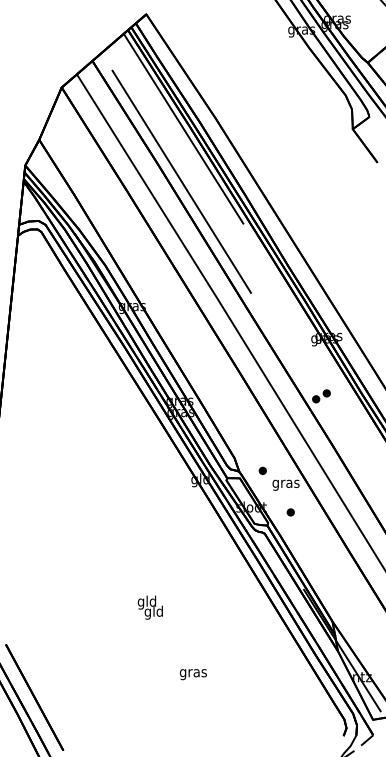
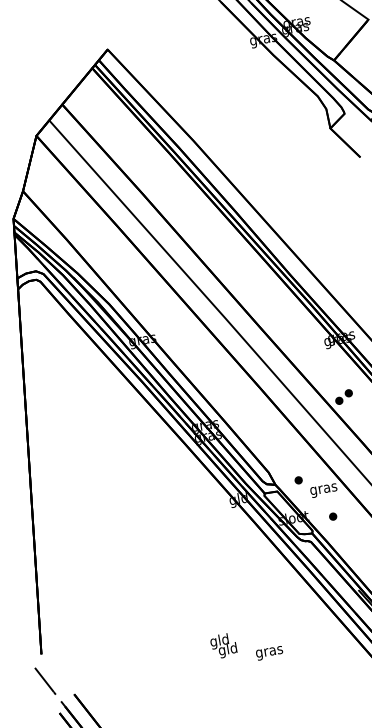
line: (183, 128) -> (163, 155), removed
line: (181, 181) -> (170, 208), removed
text: (149, 607) -> (222, 645), moved
text: (192, 674) -> (268, 653), moved

